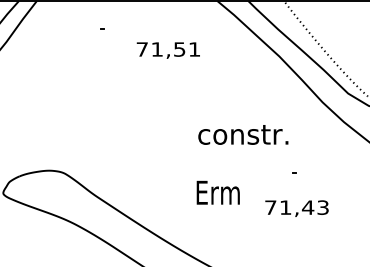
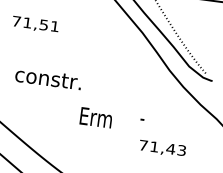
text: (167, 50) -> (34, 24), moved
text: (243, 134) -> (48, 78), moved
text: (217, 192) -> (95, 117), moved
text: (296, 208) -> (162, 148), moved

